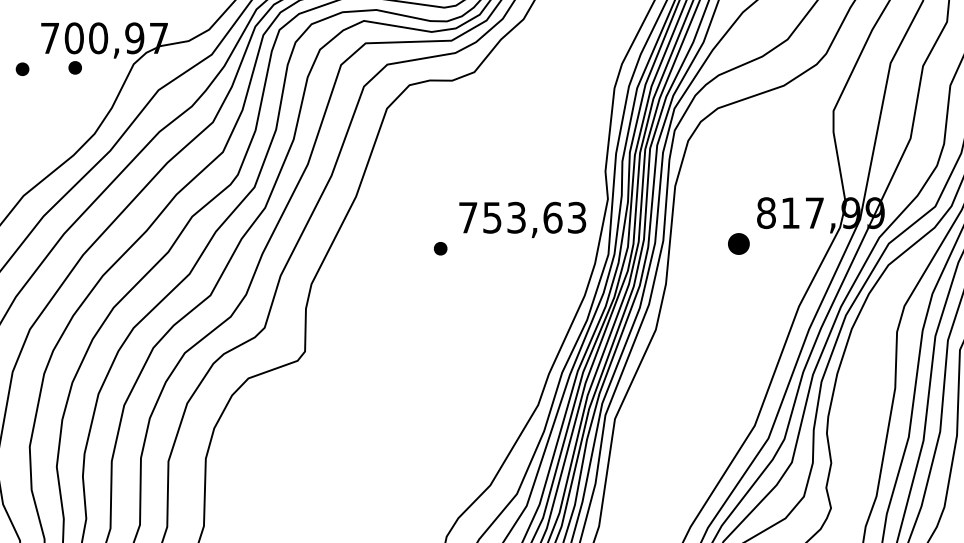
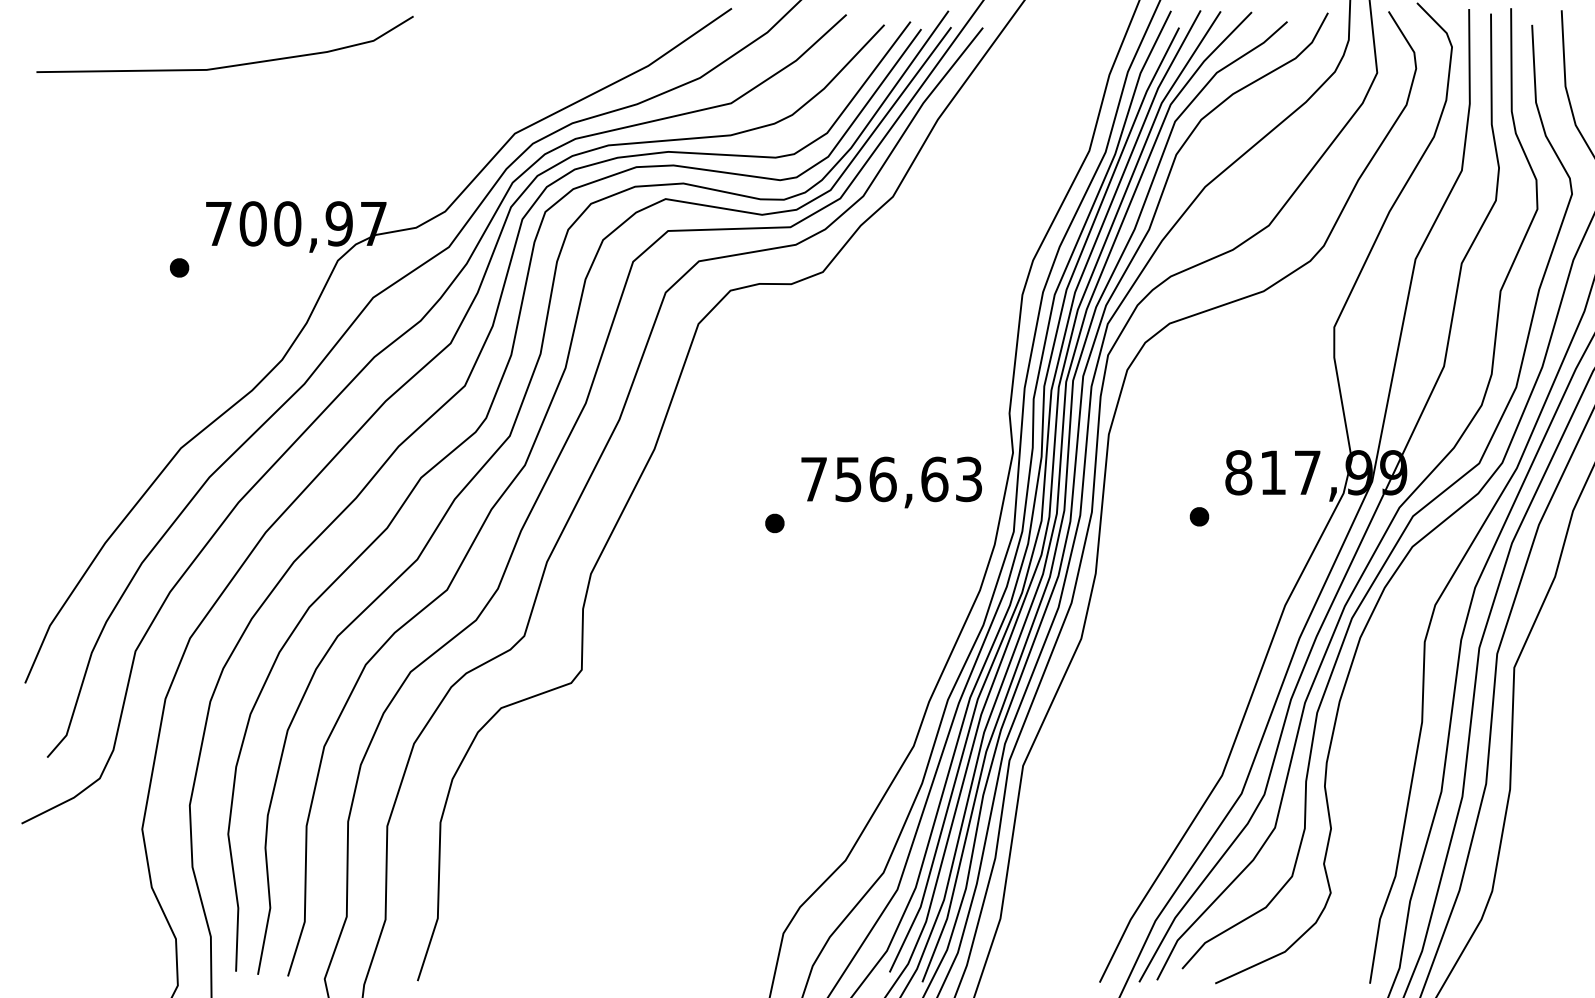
part: (75, 67) -> (254, 265), removed
text: (516, 217) -> (882, 479), 753,63 -> 756,63
part: (738, 243) -> (1199, 516), size x0.62

